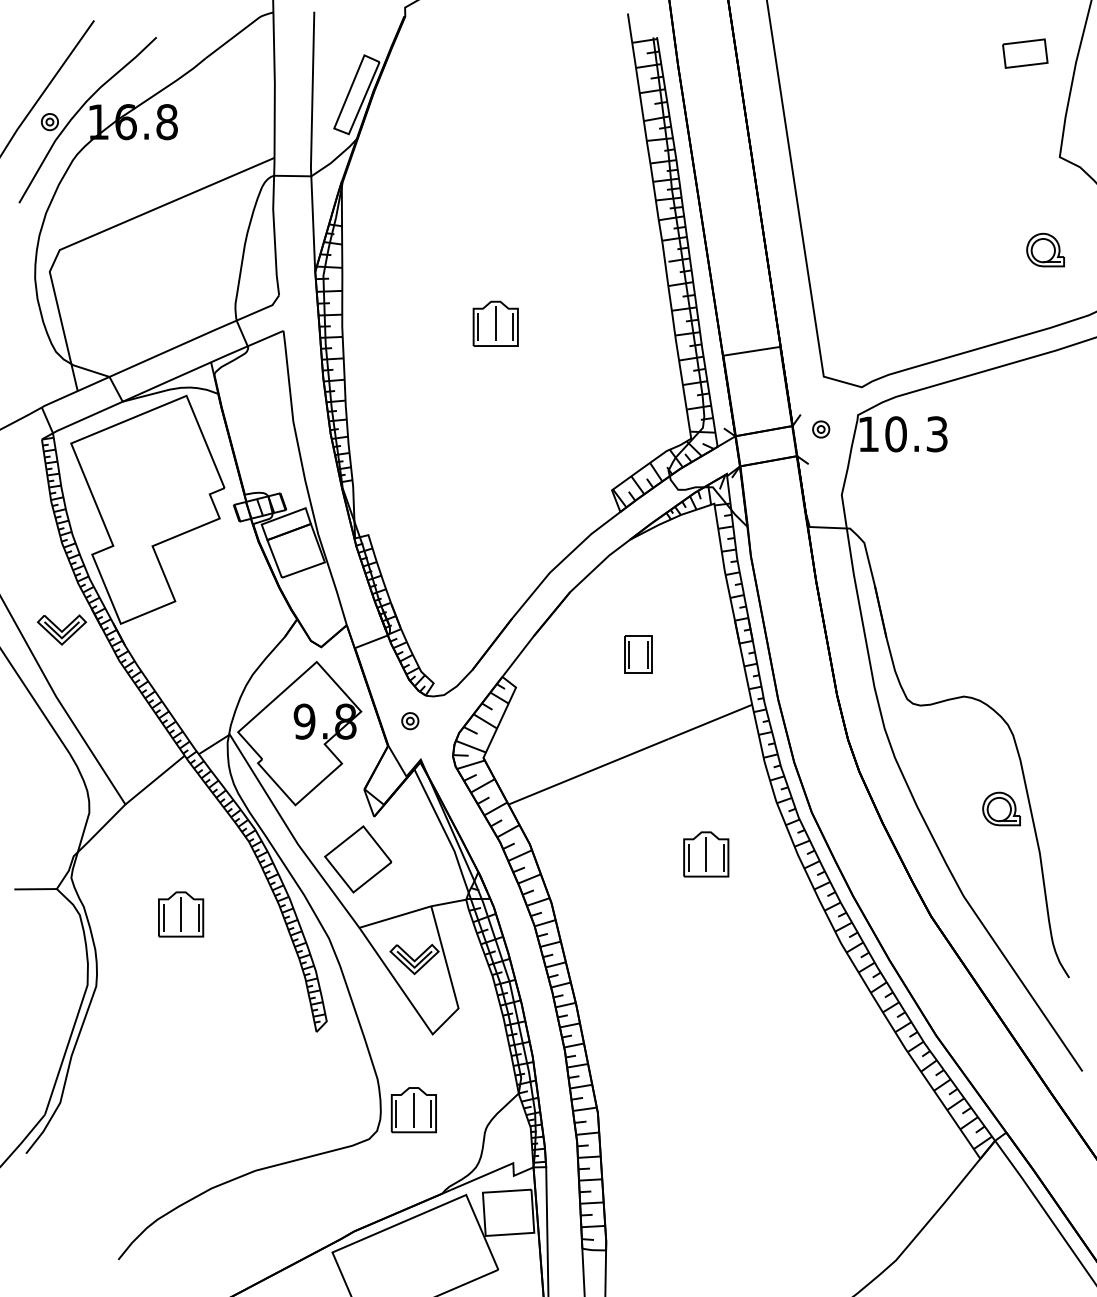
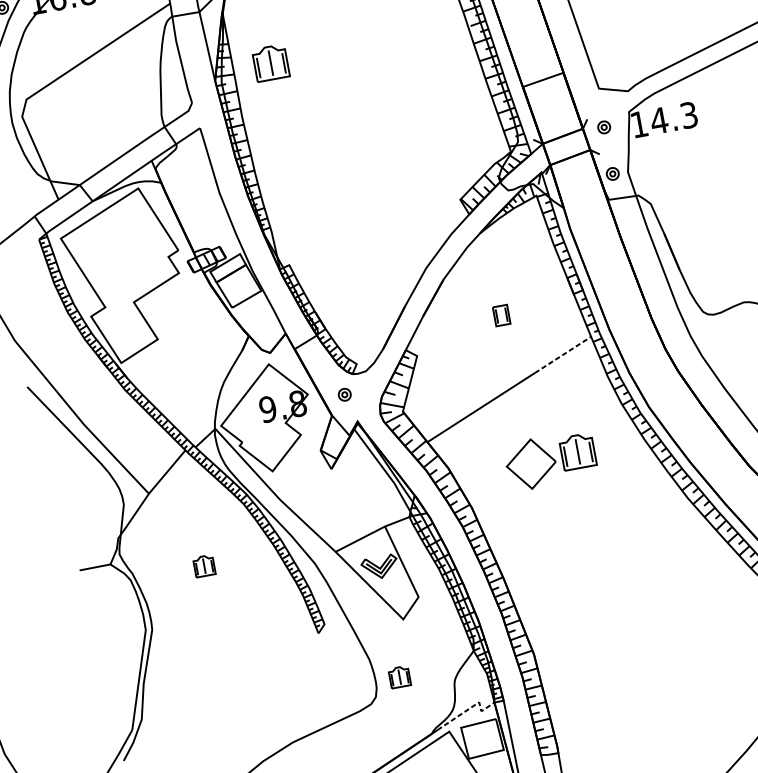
part: (495, 323) -> (270, 62), moved
text: (895, 434) -> (658, 121), 10.3 -> 14.3
part: (821, 493) -> (613, 173), added
part: (61, 629) -> (78, 375), removed
part: (638, 654) -> (501, 315), size x0.7
line: (710, 721) -> (563, 354), solid -> dashed
part: (358, 859) -> (531, 464), moved
part: (181, 914) -> (204, 566), size x0.6
part: (413, 1110) -> (399, 677), size x0.6
line: (499, 1169) -> (470, 708), solid -> dashed

